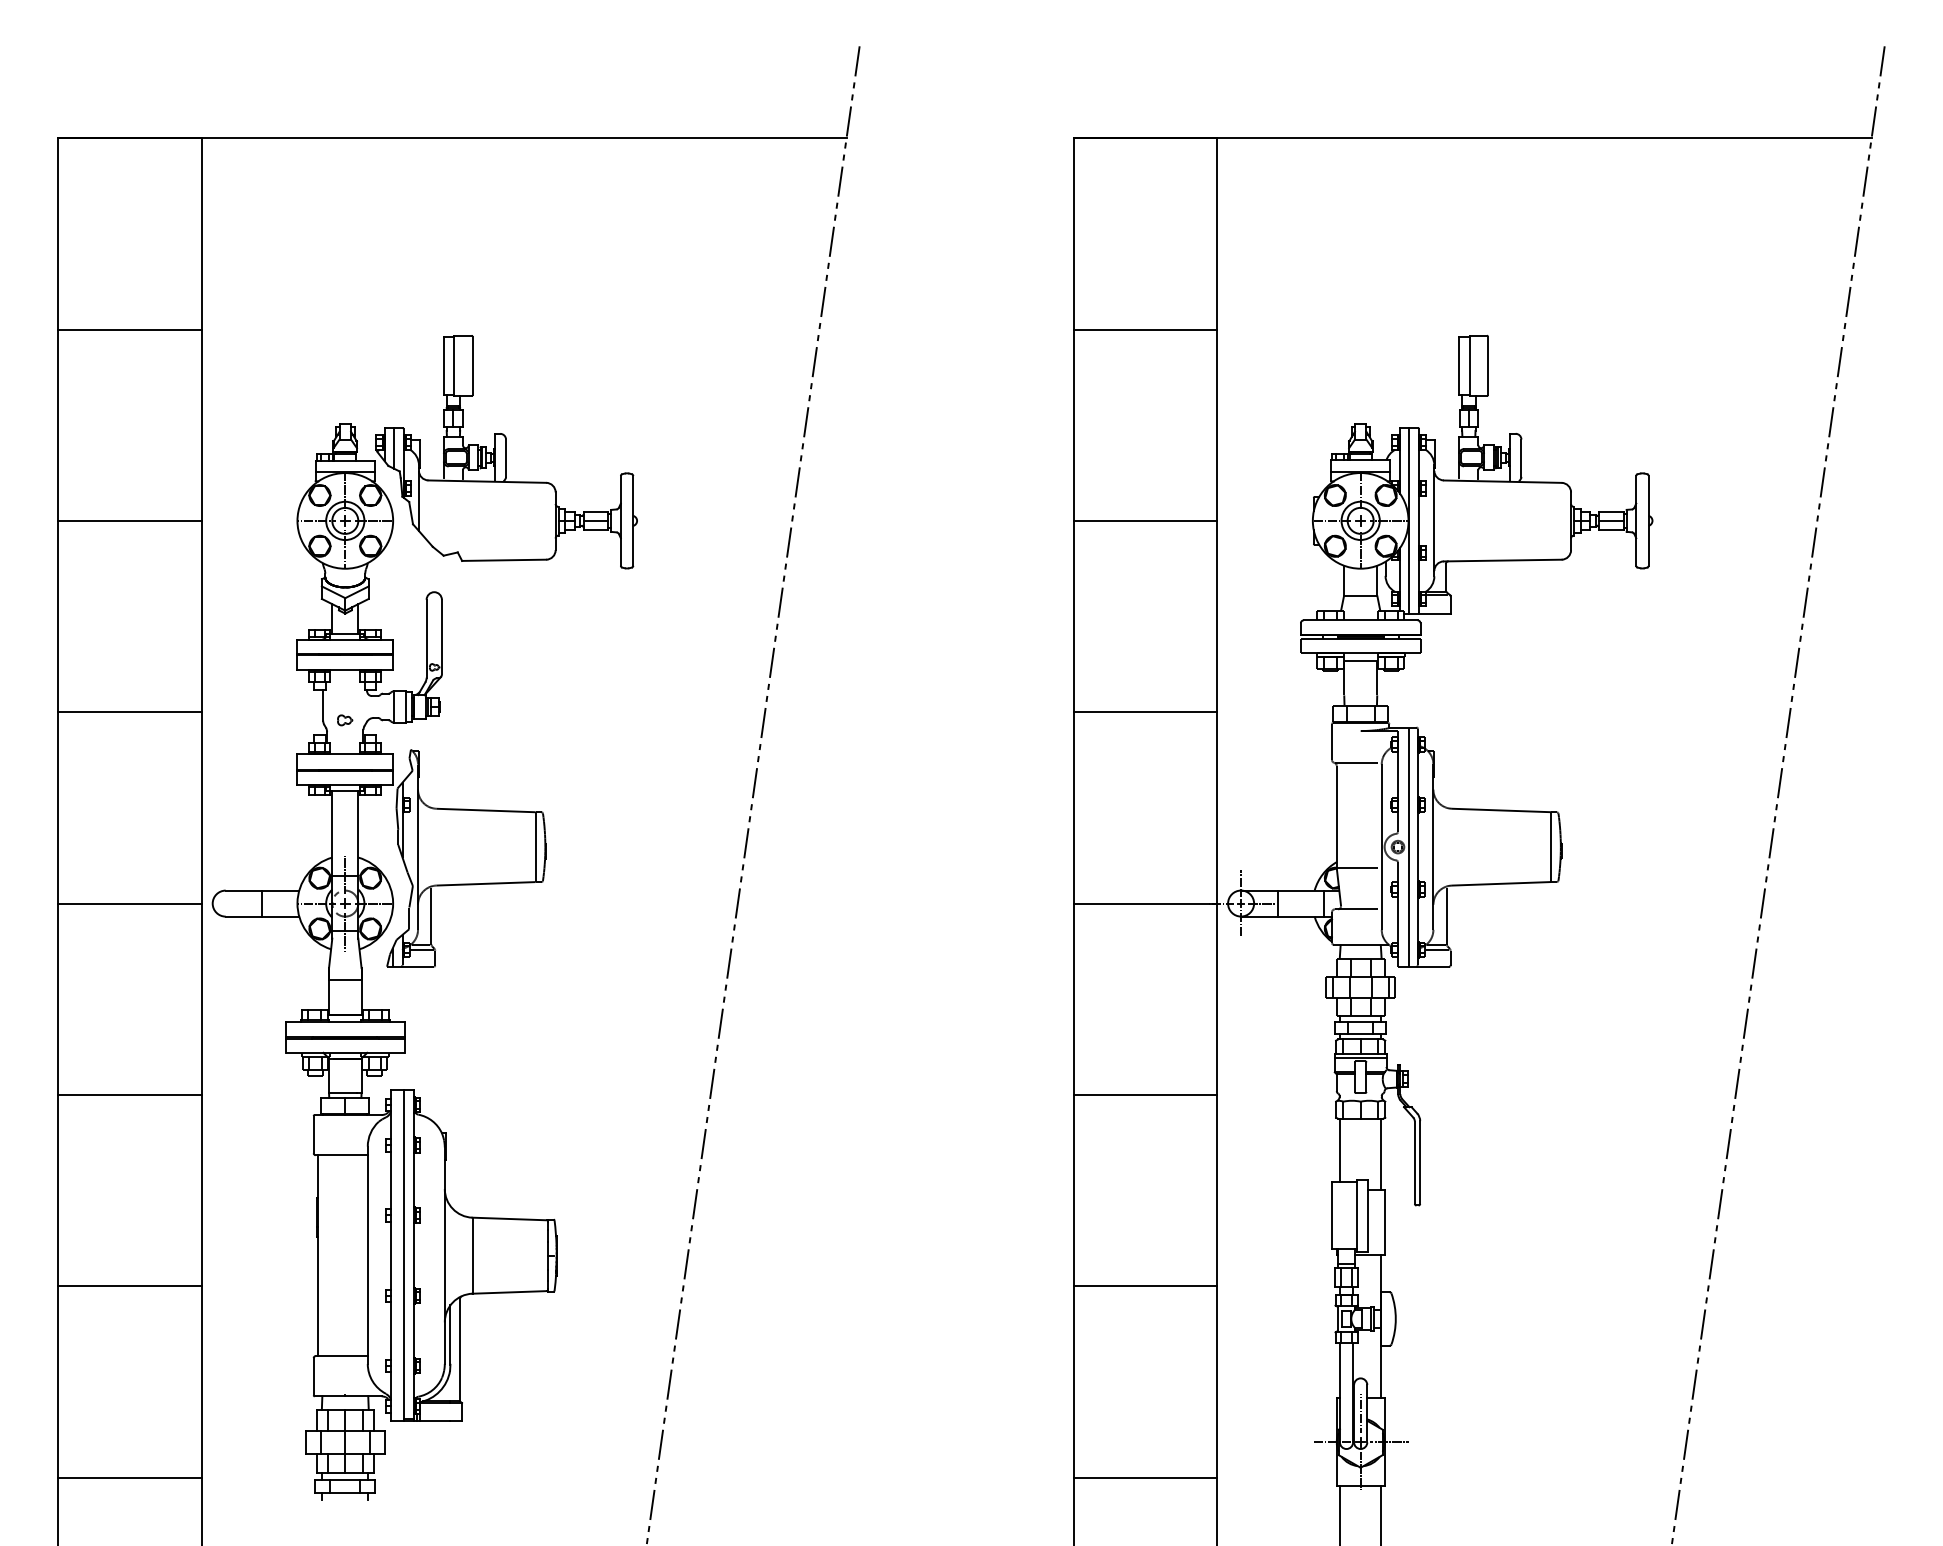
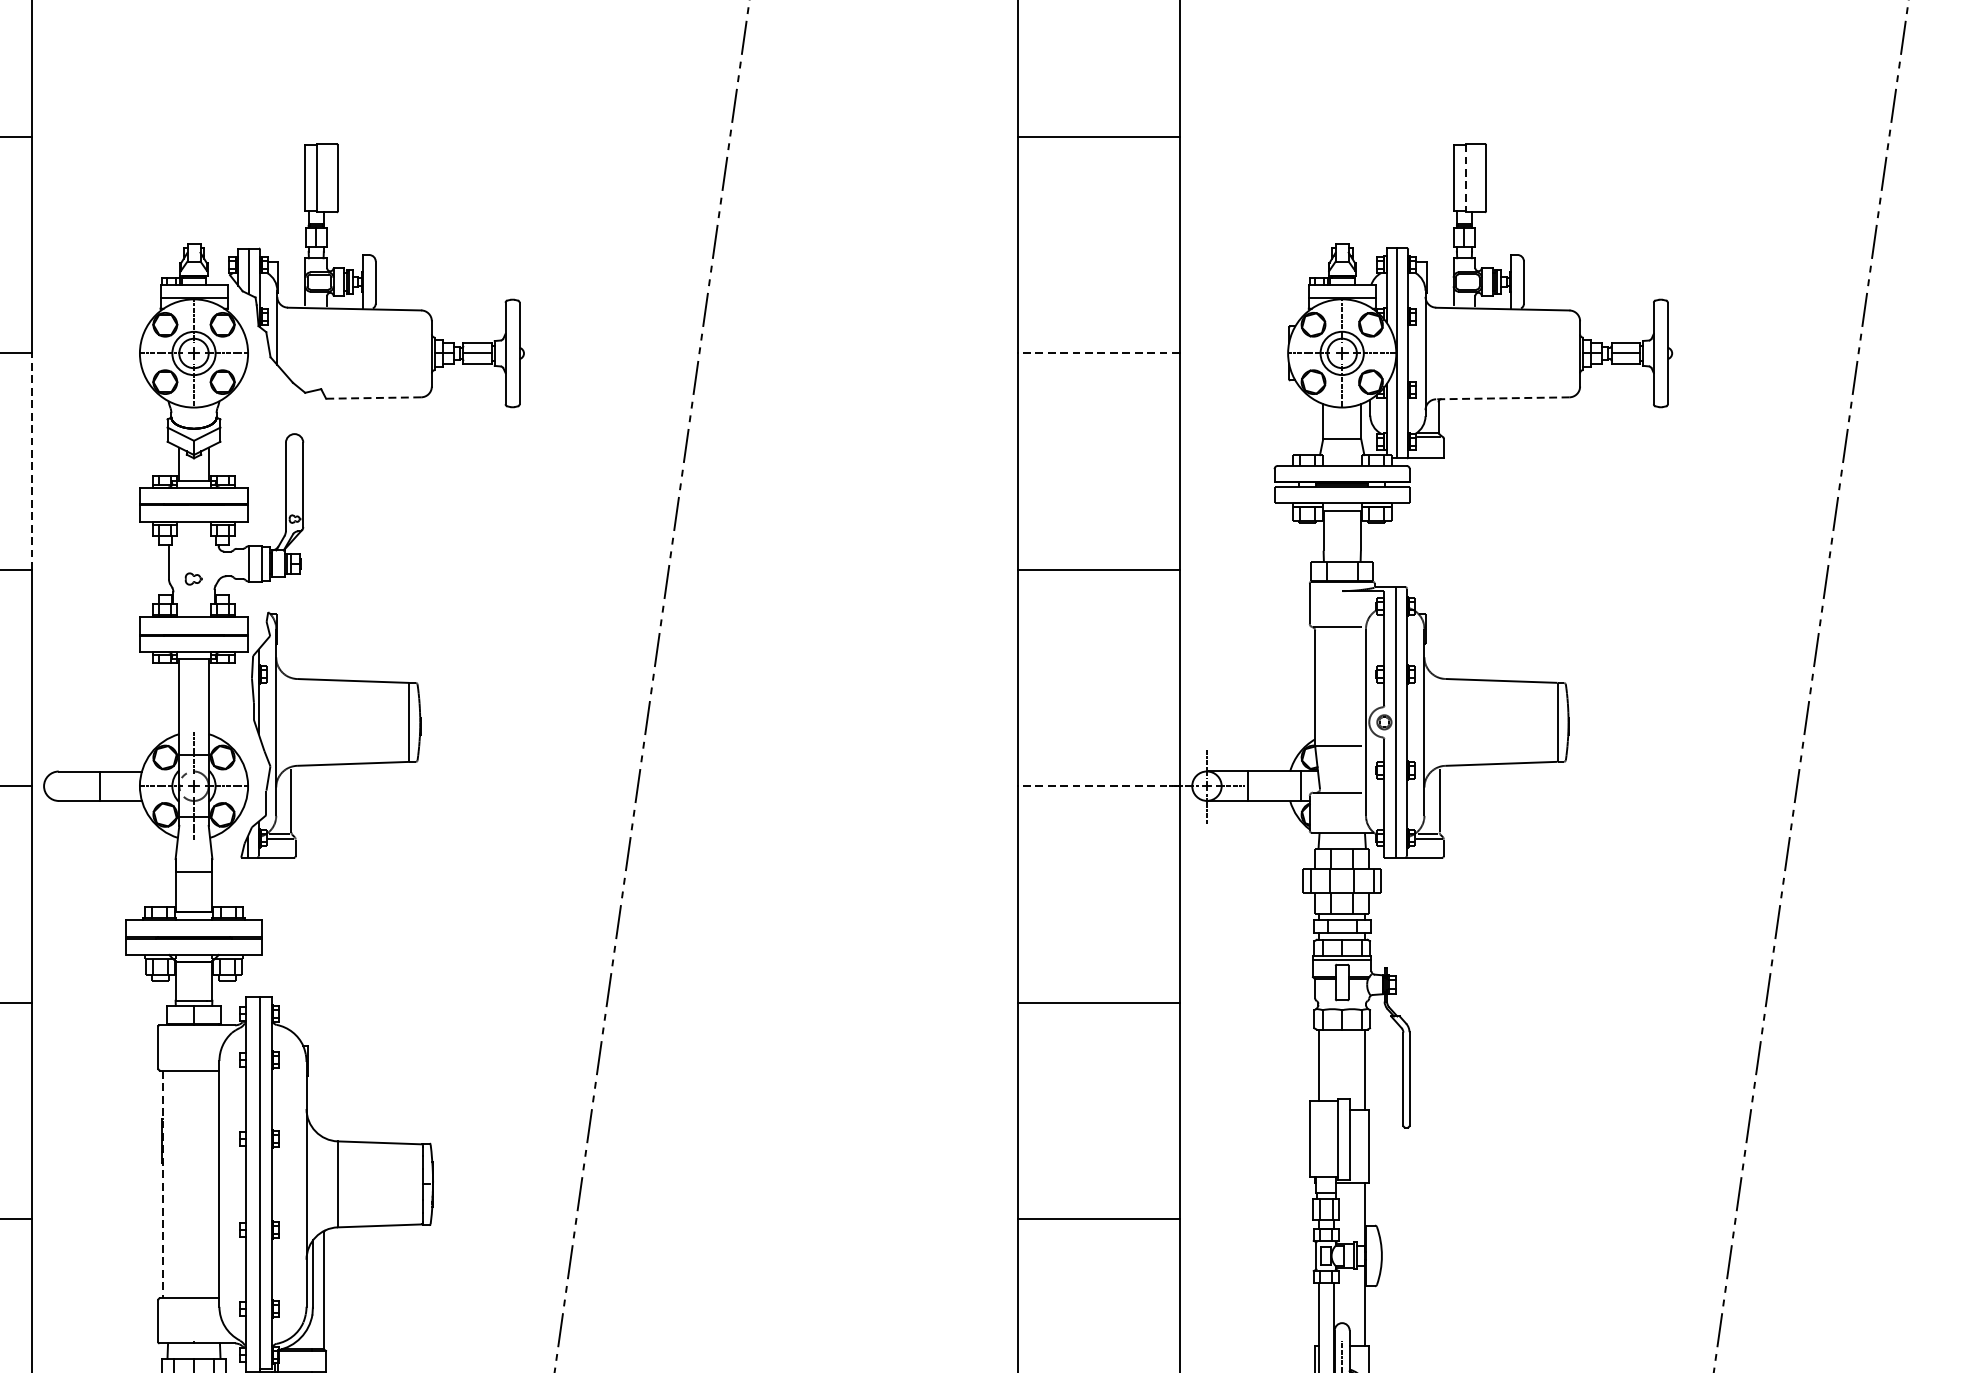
line: (1469, 366) -> (1465, 178), solid -> dashed
line: (1145, 520) -> (1098, 353), solid -> dashed
line: (503, 560) -> (372, 398), solid -> dashed
line: (1502, 560) -> (1502, 398), solid -> dashed
line: (201, 616) -> (31, 461), solid -> dashed
line: (1145, 903) -> (1098, 786), solid -> dashed
line: (318, 1256) -> (163, 1185), solid -> dashed

